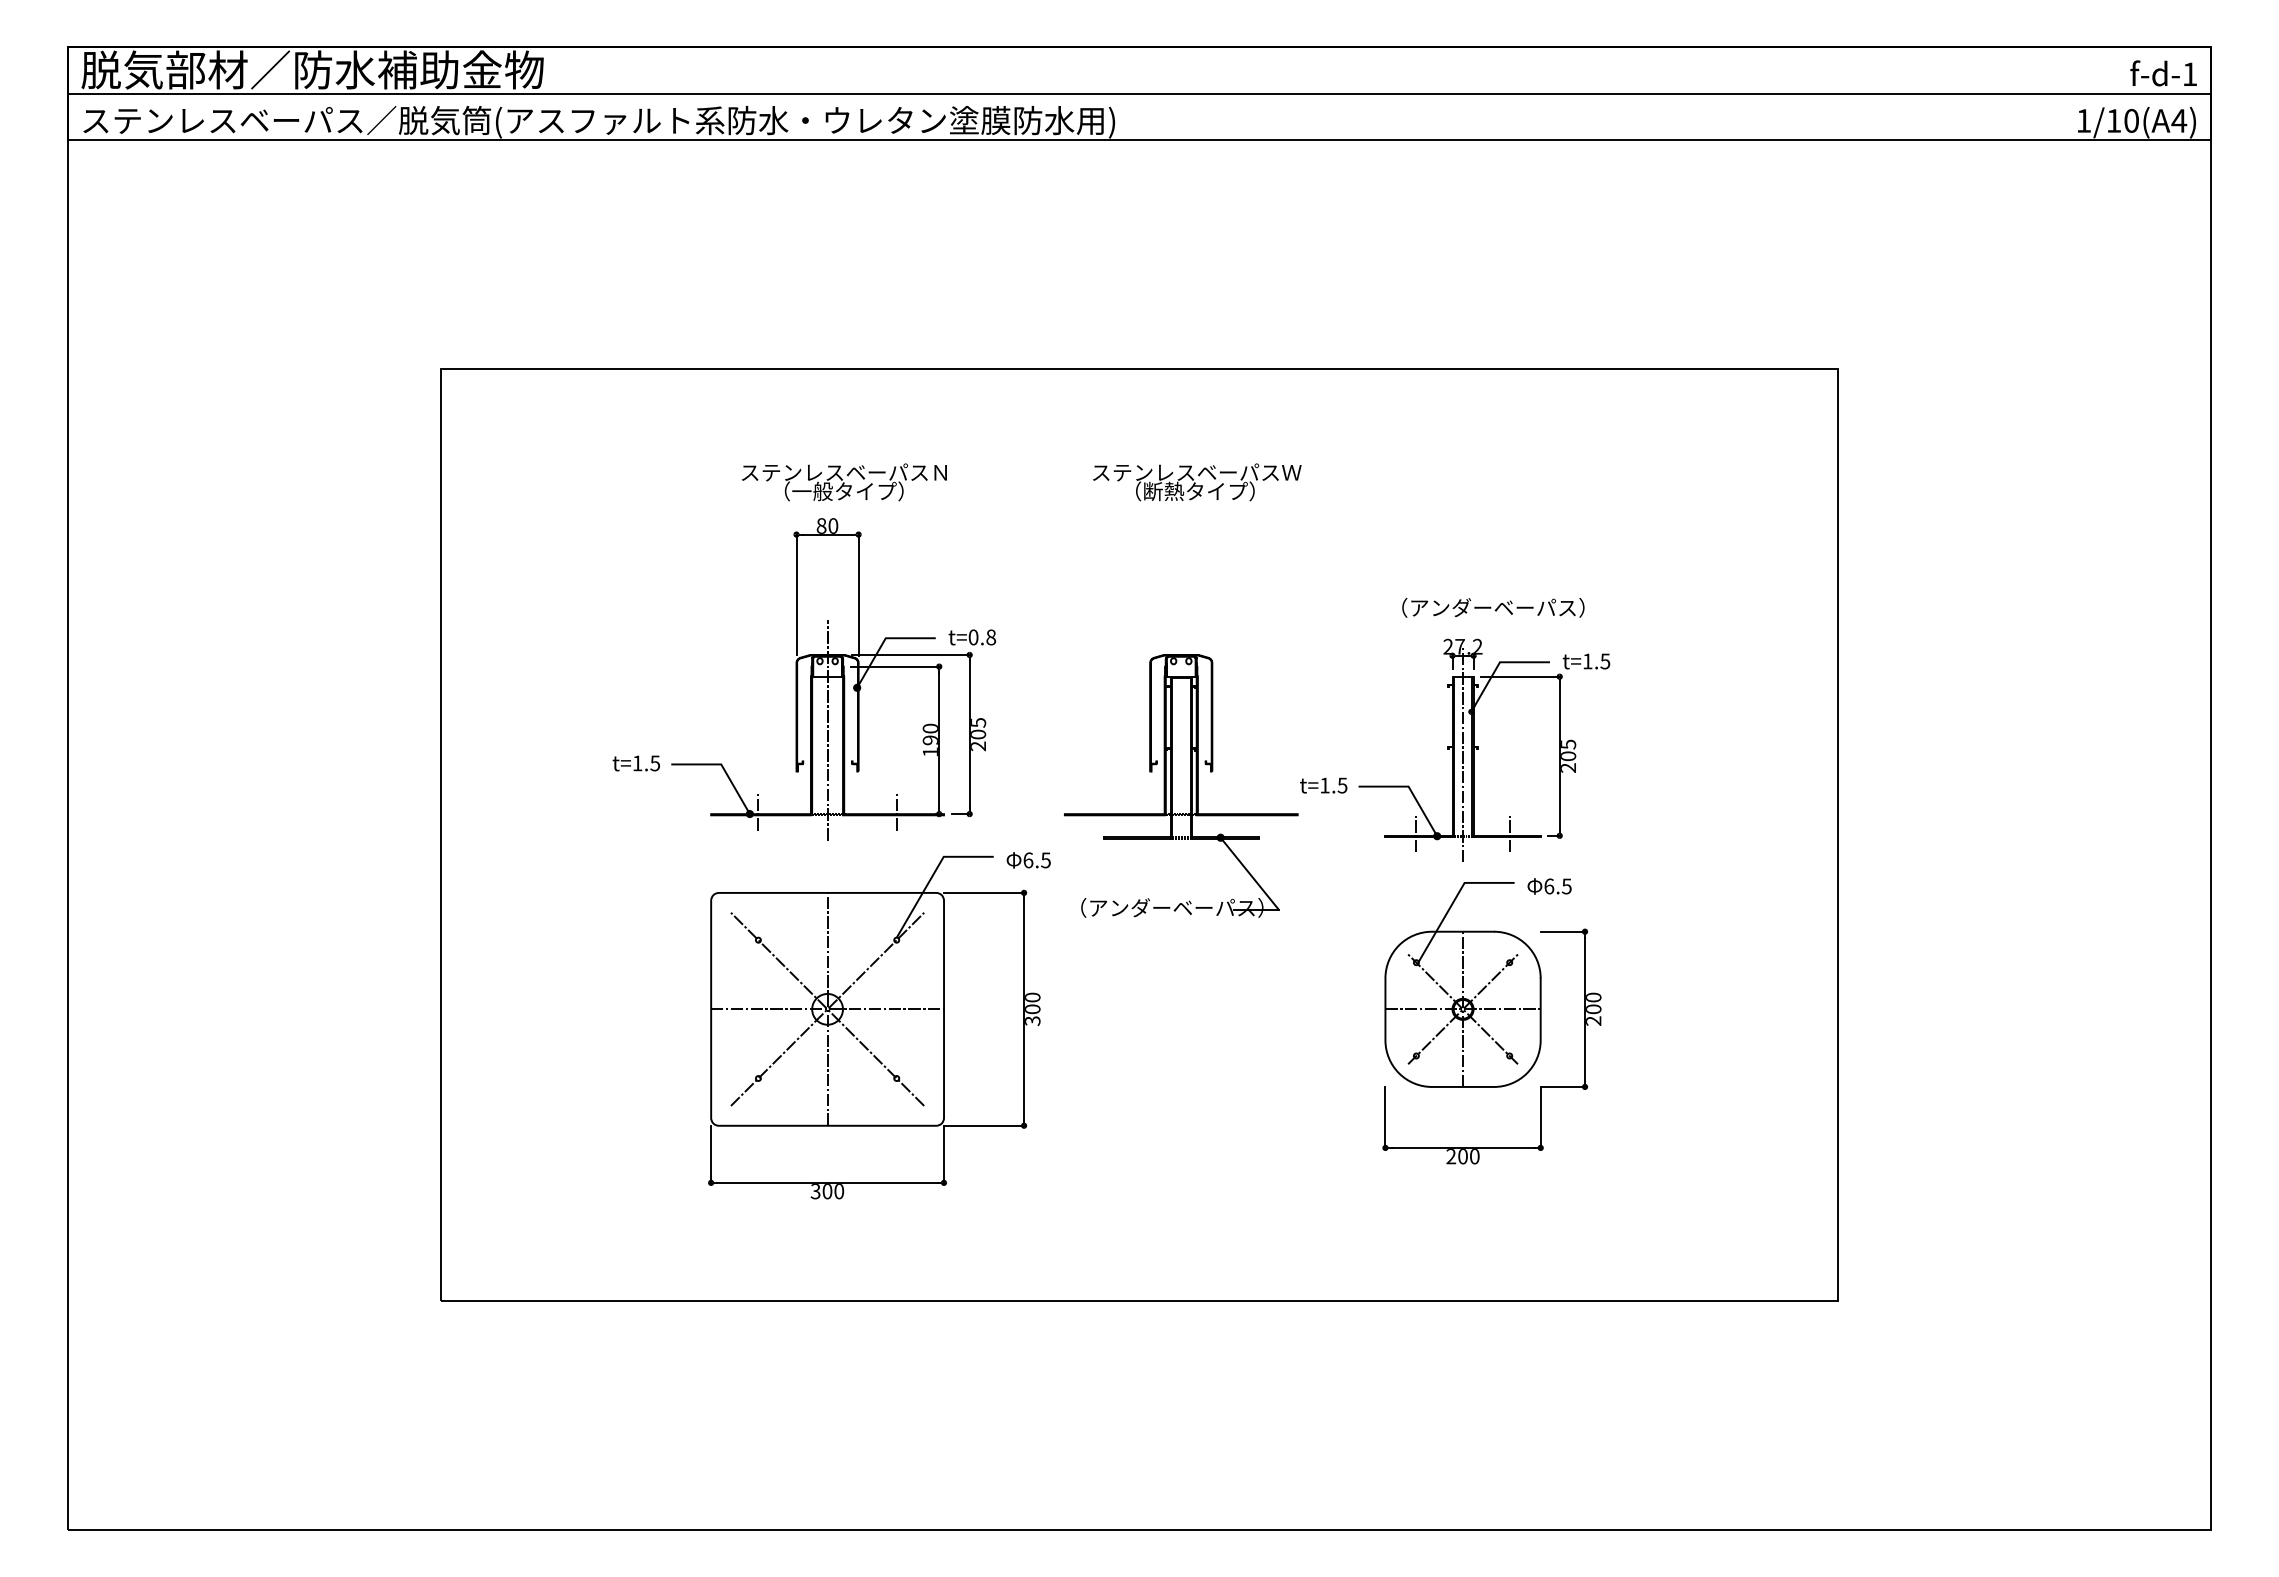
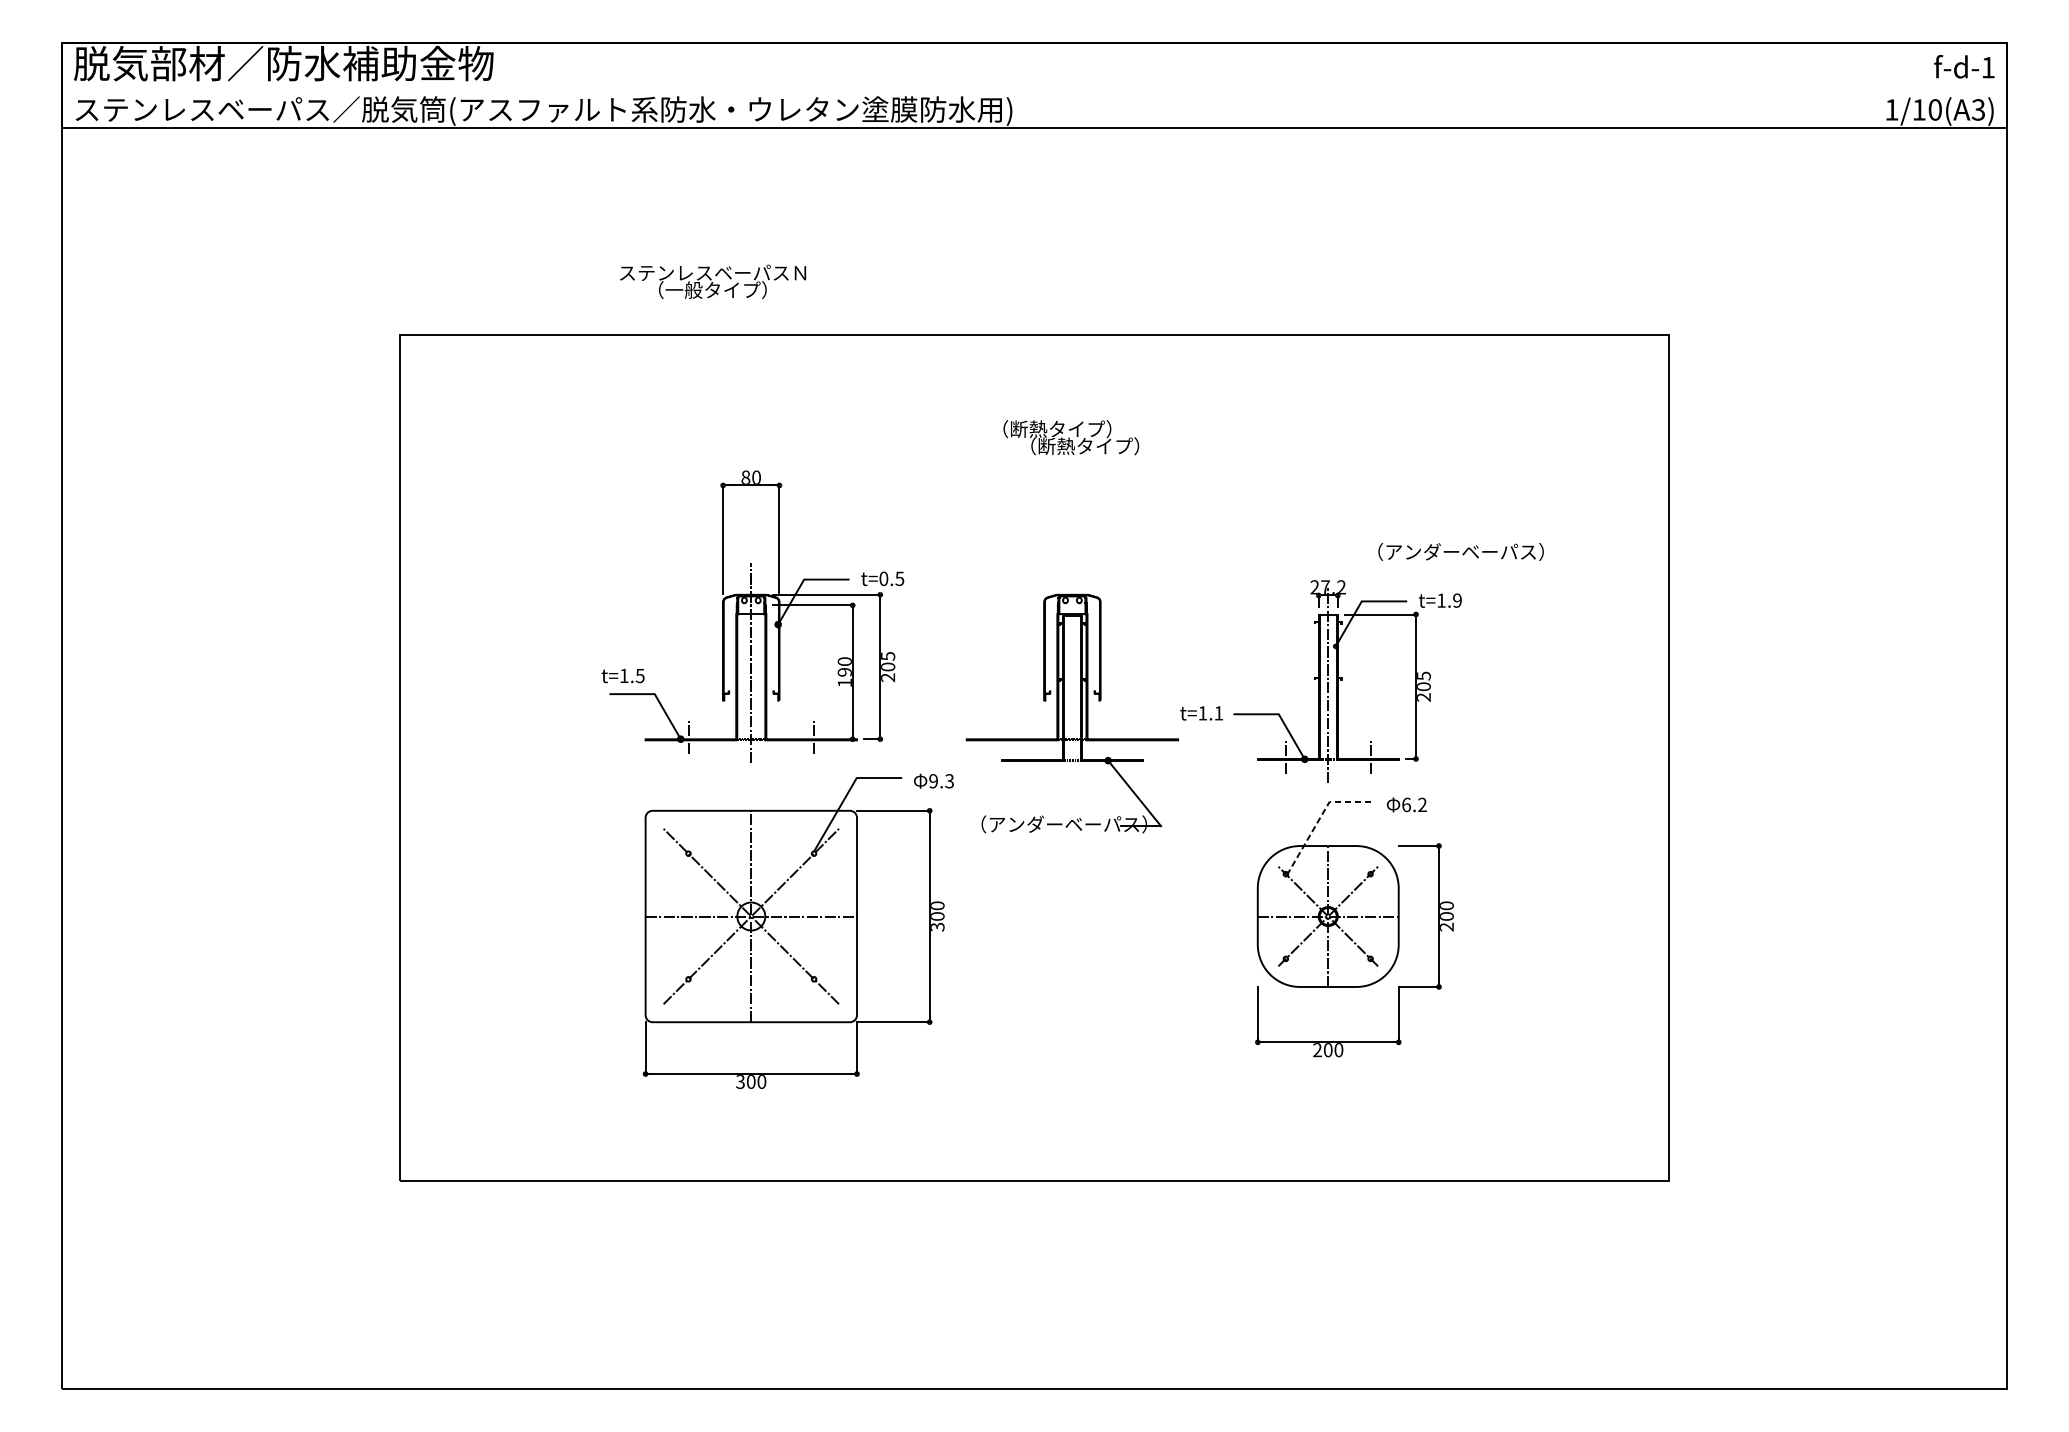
line: (1139, 93) -> (1034, 85), removed
text: (2179, 120) -> (1978, 109), 1/10(A4) -> 1/10(A3)
text: (1197, 472) -> (1087, 429), ステンレスベーパスＷ -> （断熱タイプ）
text: (844, 482) -> (713, 282), moved
text: (1493, 607) -> (1461, 551), moved
text: (991, 637) -> (900, 578), t=0.8 -> t=0.5
text: (1605, 661) -> (1457, 600), t=1.5 -> t=1.9
text: (635, 763) -> (622, 676), moved
text: (1342, 785) -> (1218, 713), t=1.5 -> t=1.1
text: (1036, 860) -> (940, 781), 6.5 -> 9.3
text: (1566, 886) -> (1422, 804), 6.5 -> 6.2
line: (1454, 900) -> (1320, 817), solid -> dashed

